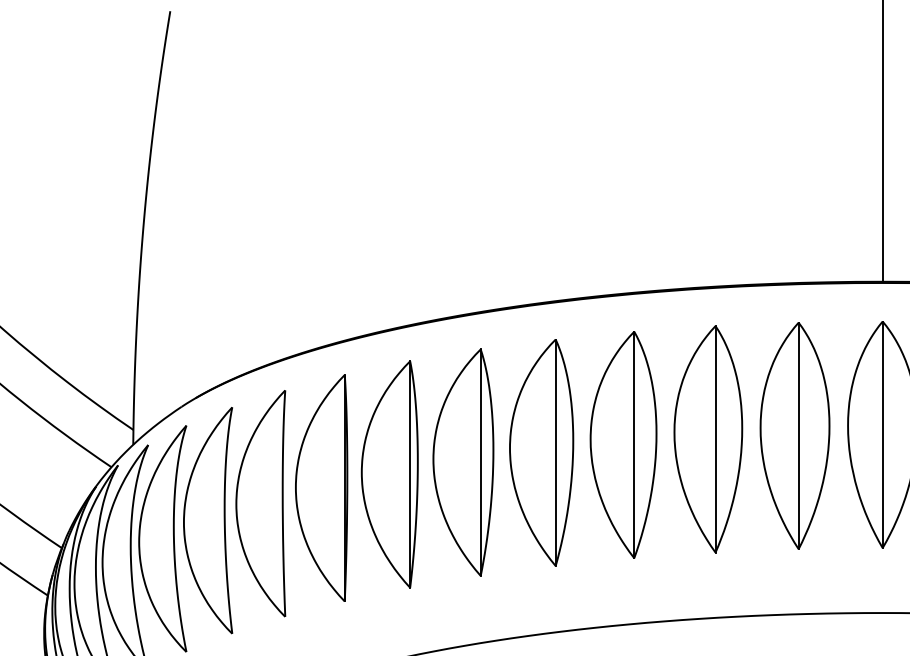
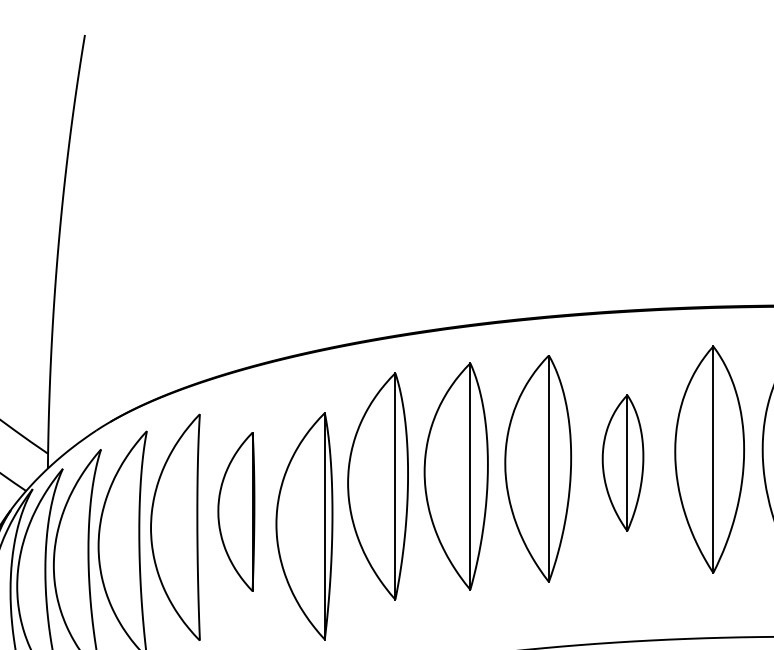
part: (708, 439) -> (623, 463), size x0.6
part: (389, 474) -> (304, 526), moved
part: (321, 487) -> (236, 511), size x0.7

